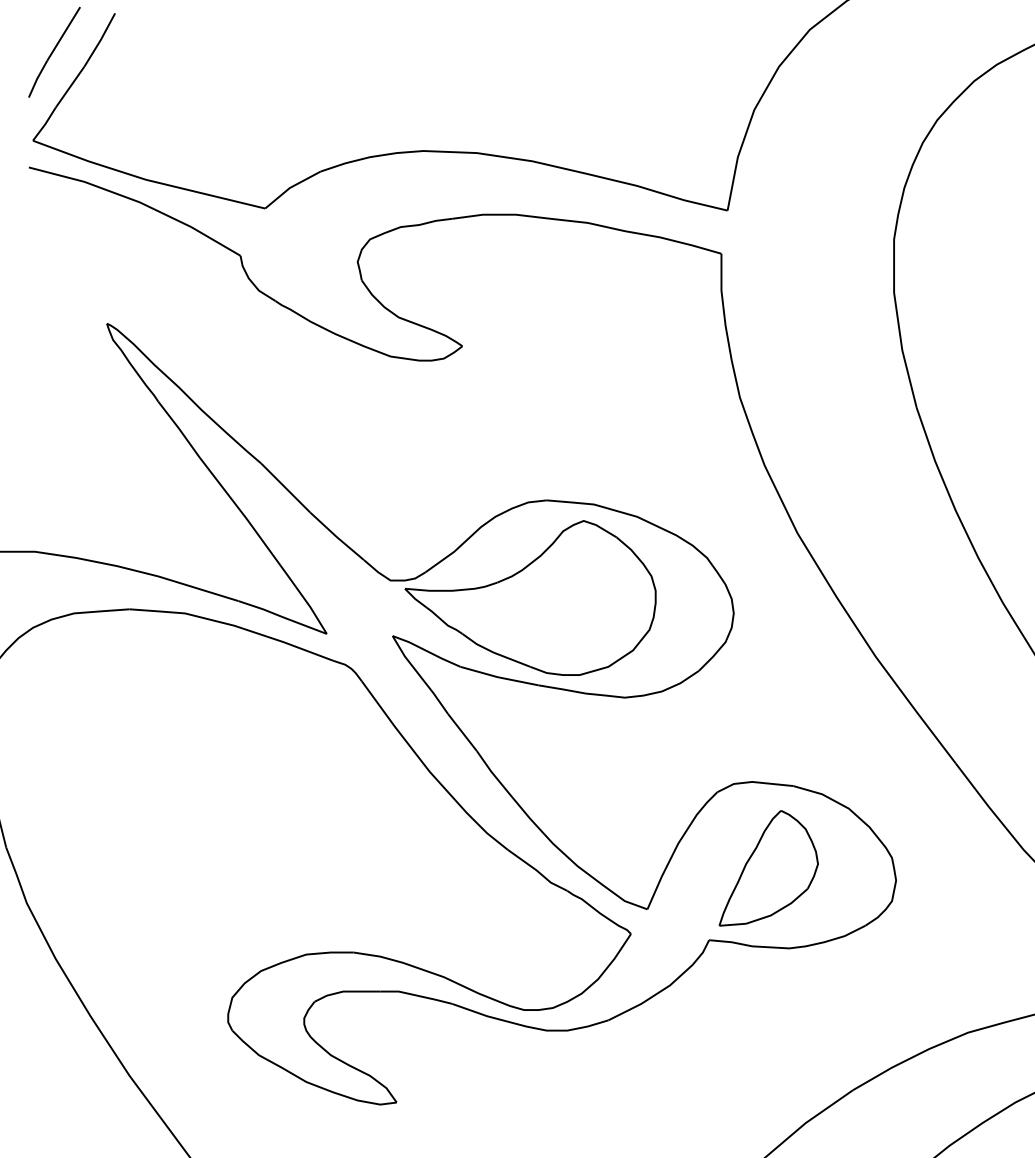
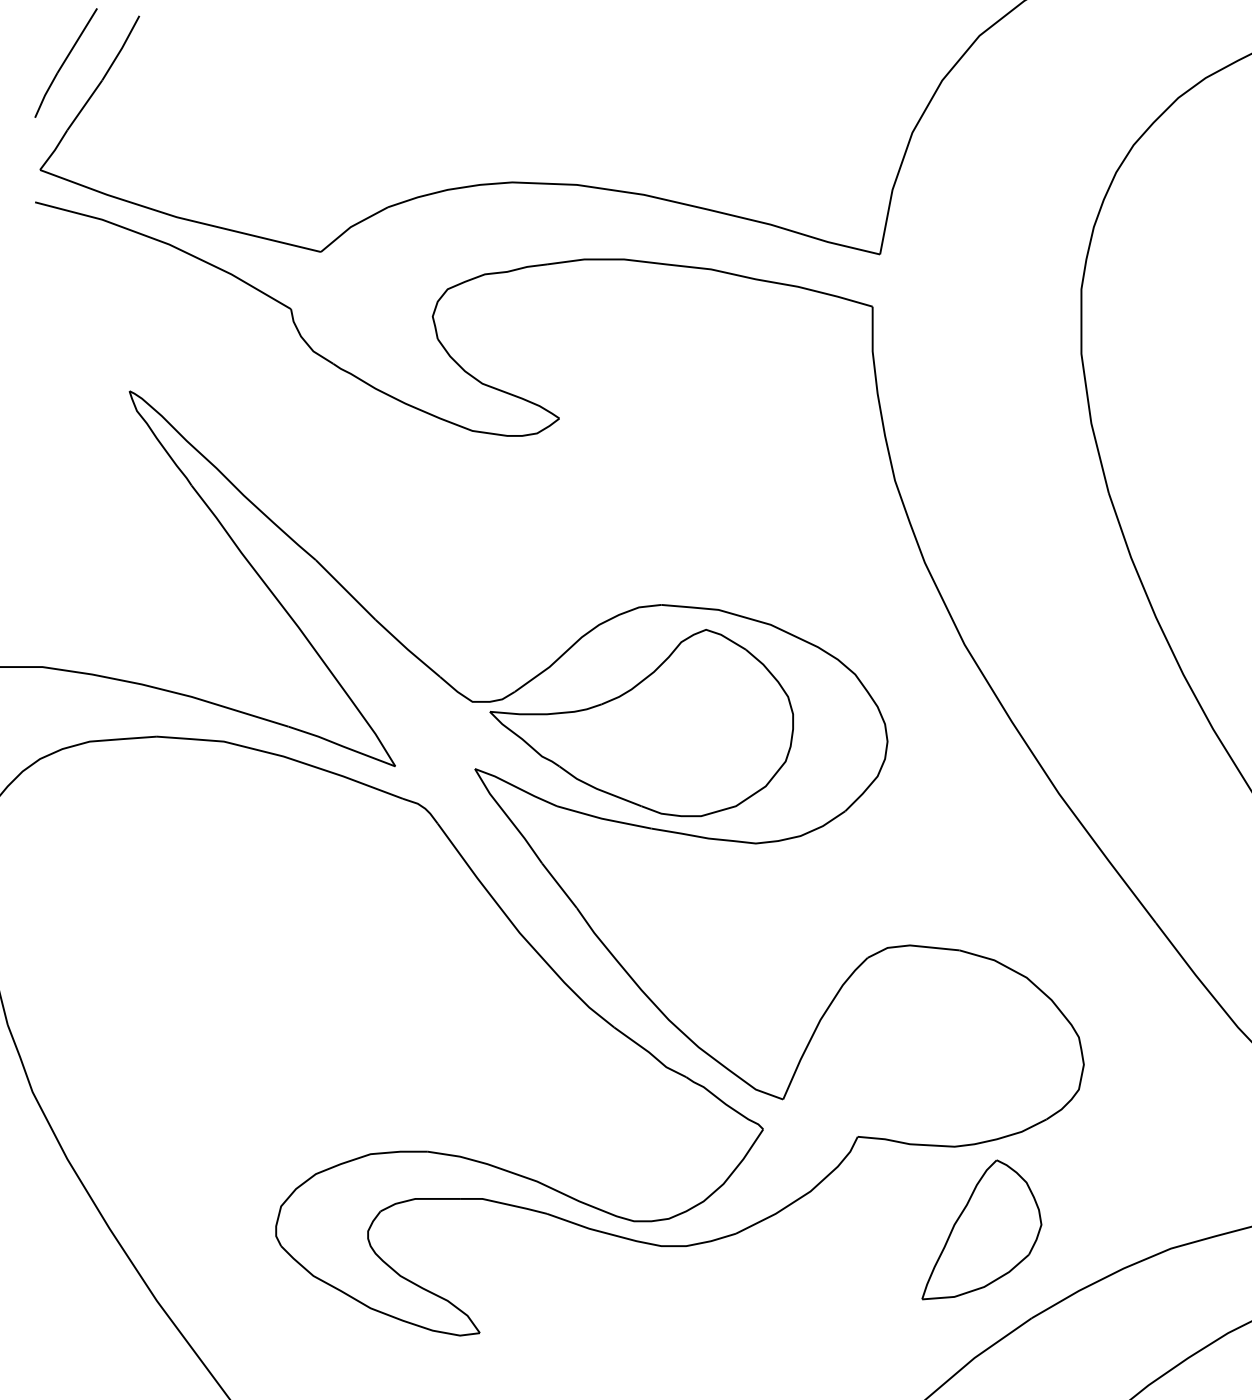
part: (768, 868) -> (981, 1229), moved

